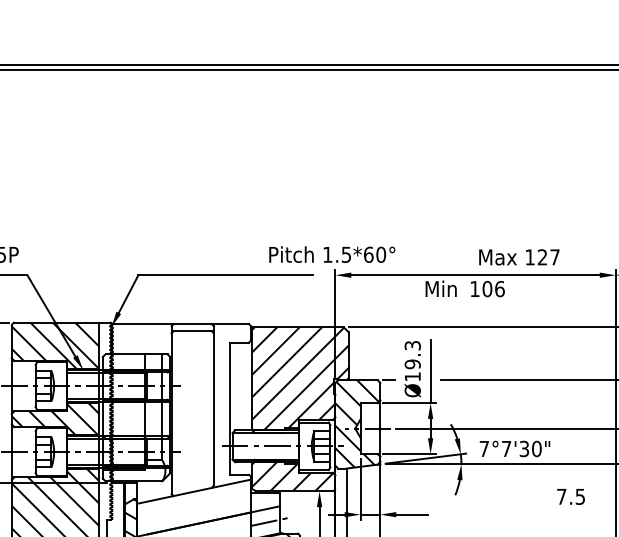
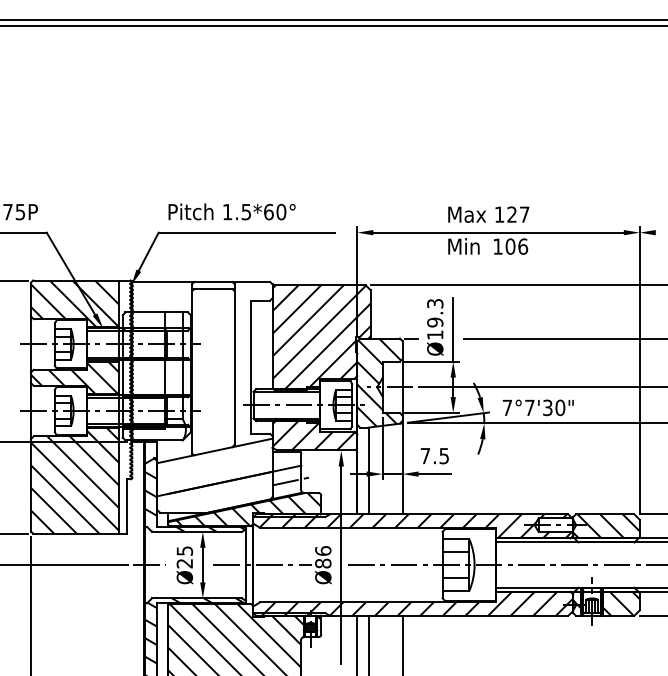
text: (331, 254) -> (231, 211), moved
text: (519, 257) -> (488, 214), moved
text: (570, 497) -> (434, 456), moved

